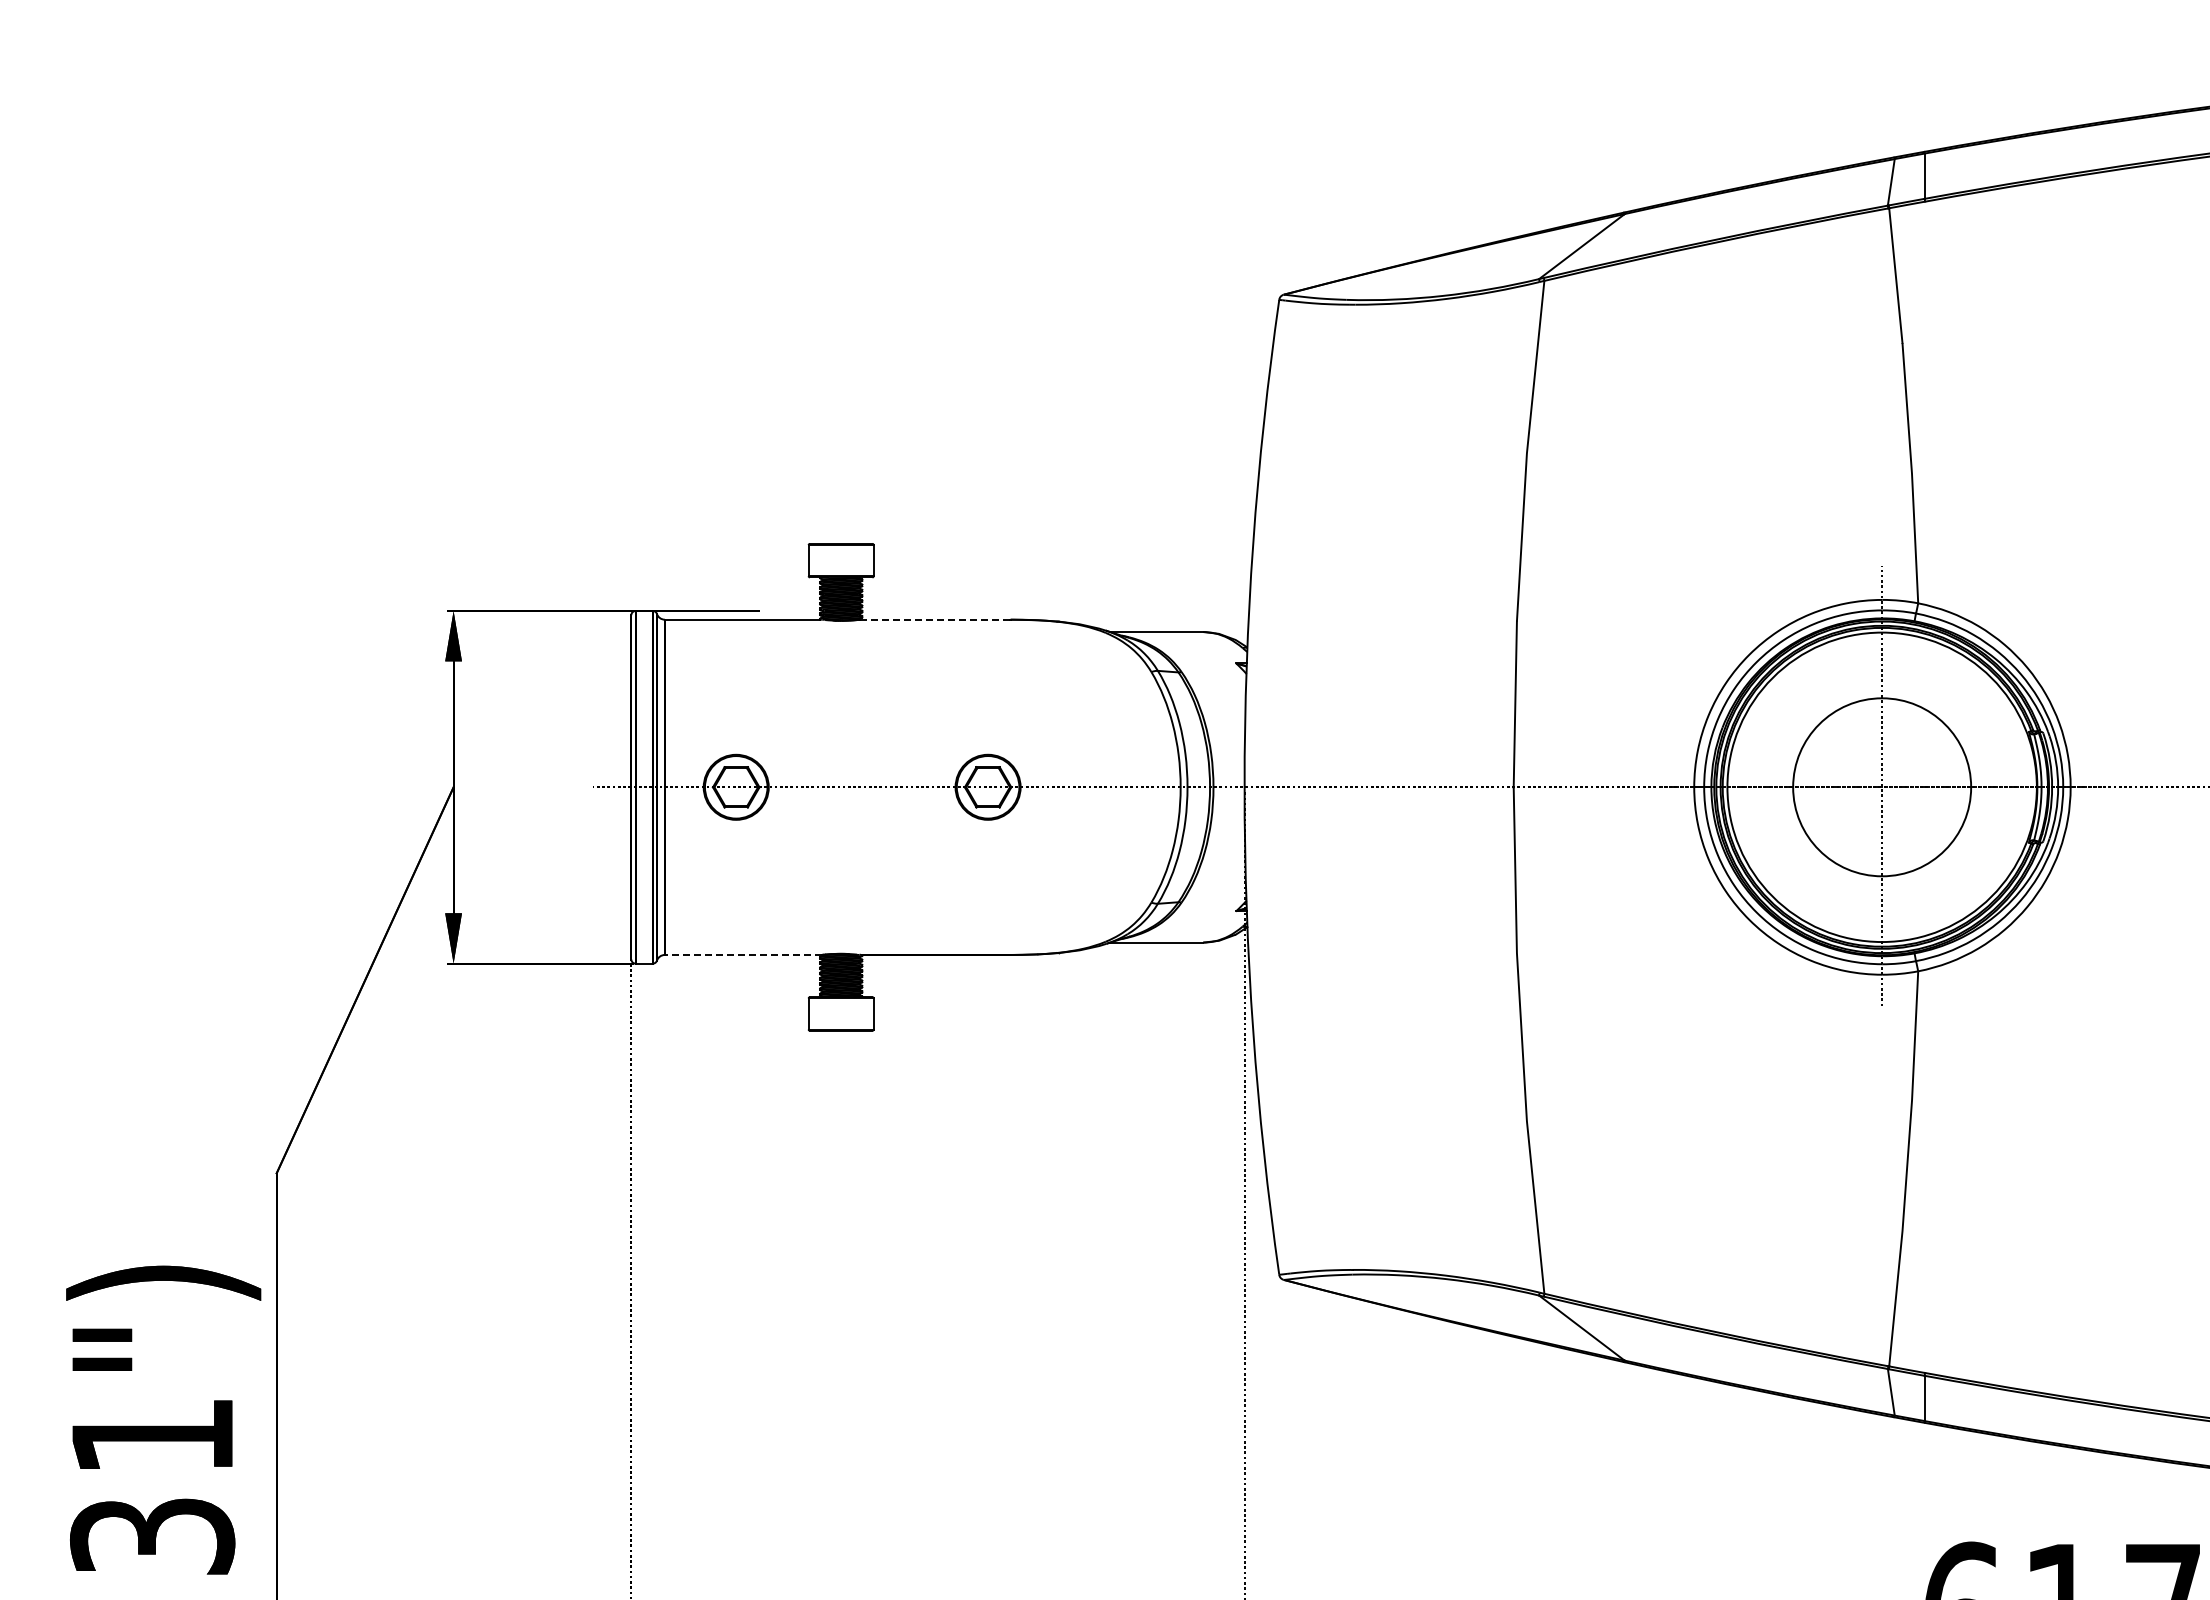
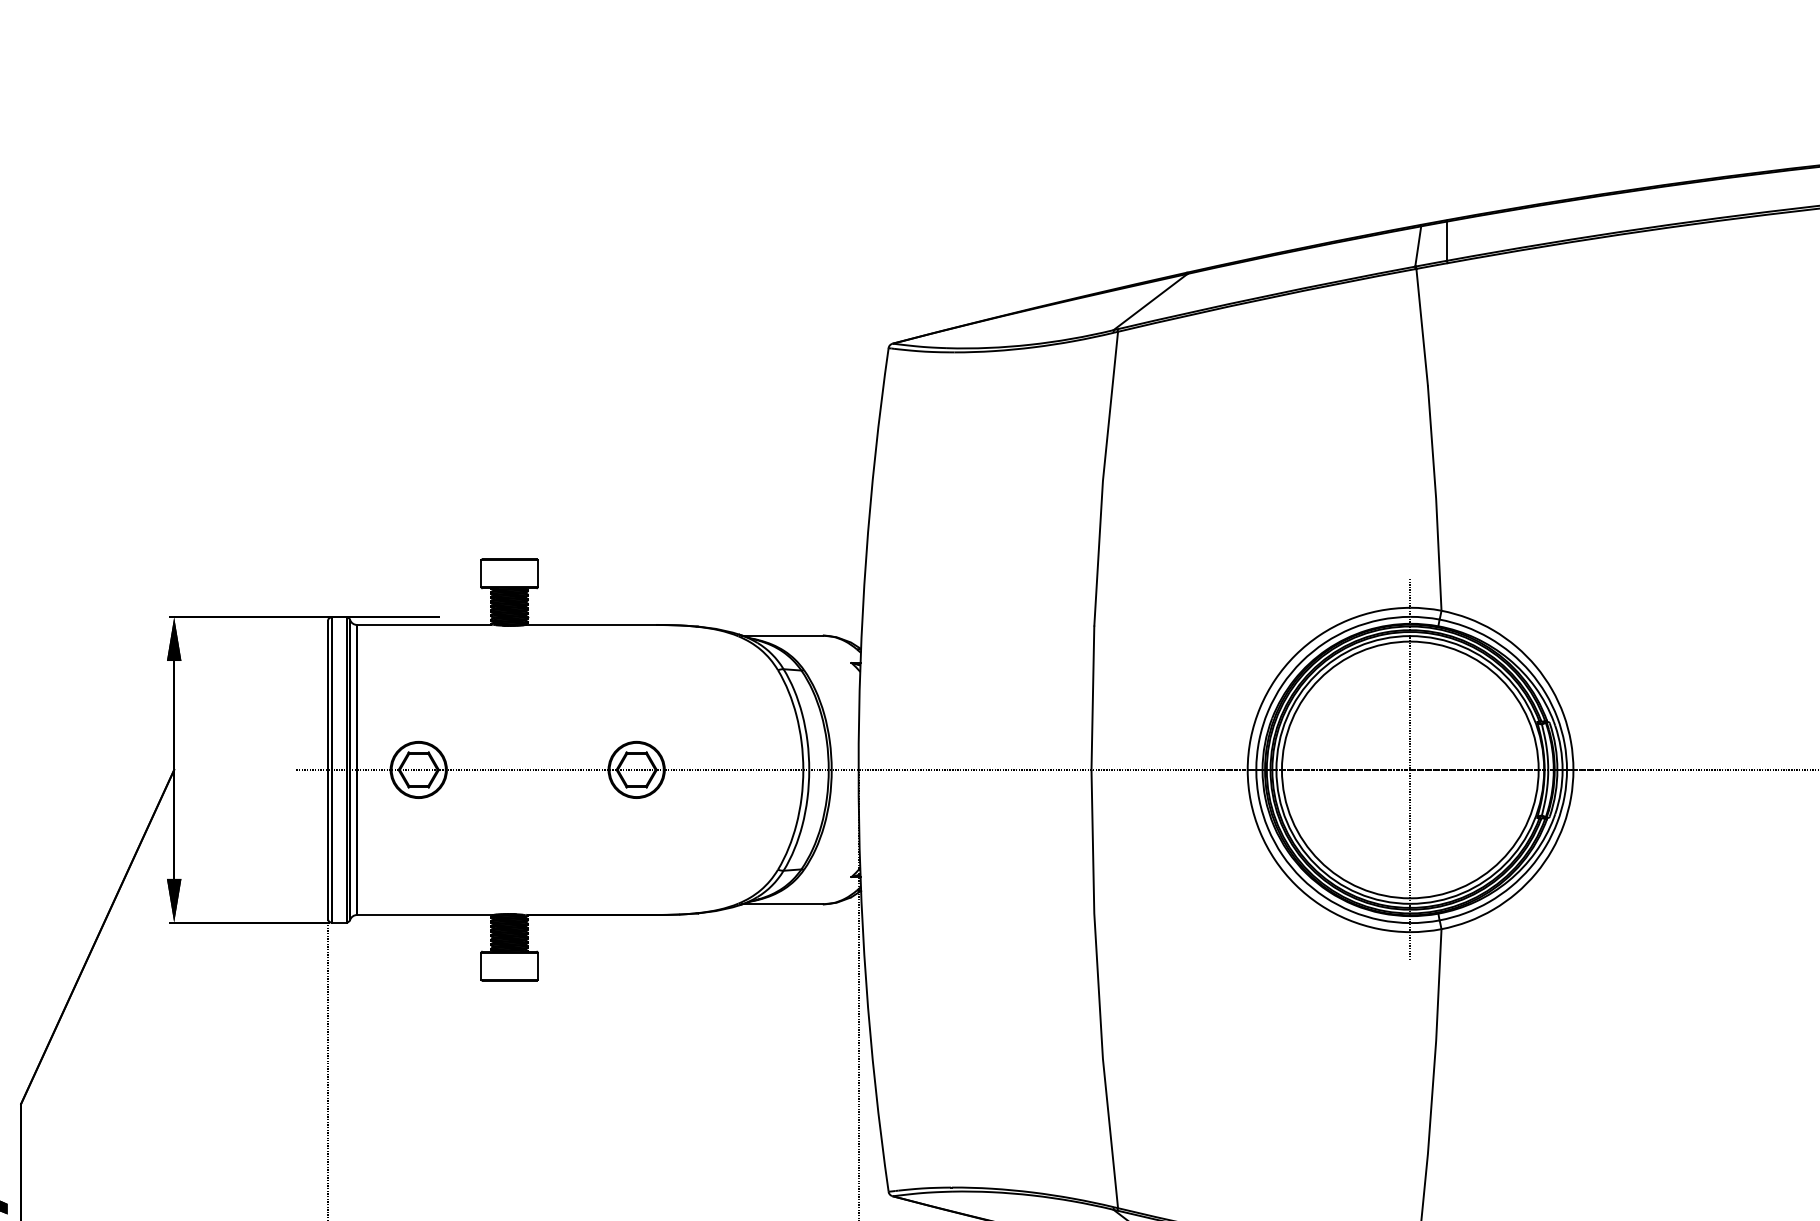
line: (934, 619) -> (590, 624), dashed -> solid
circle: (1881, 786) -> (1409, 769), size x1.67
line: (743, 954) -> (425, 914), dashed -> solid

